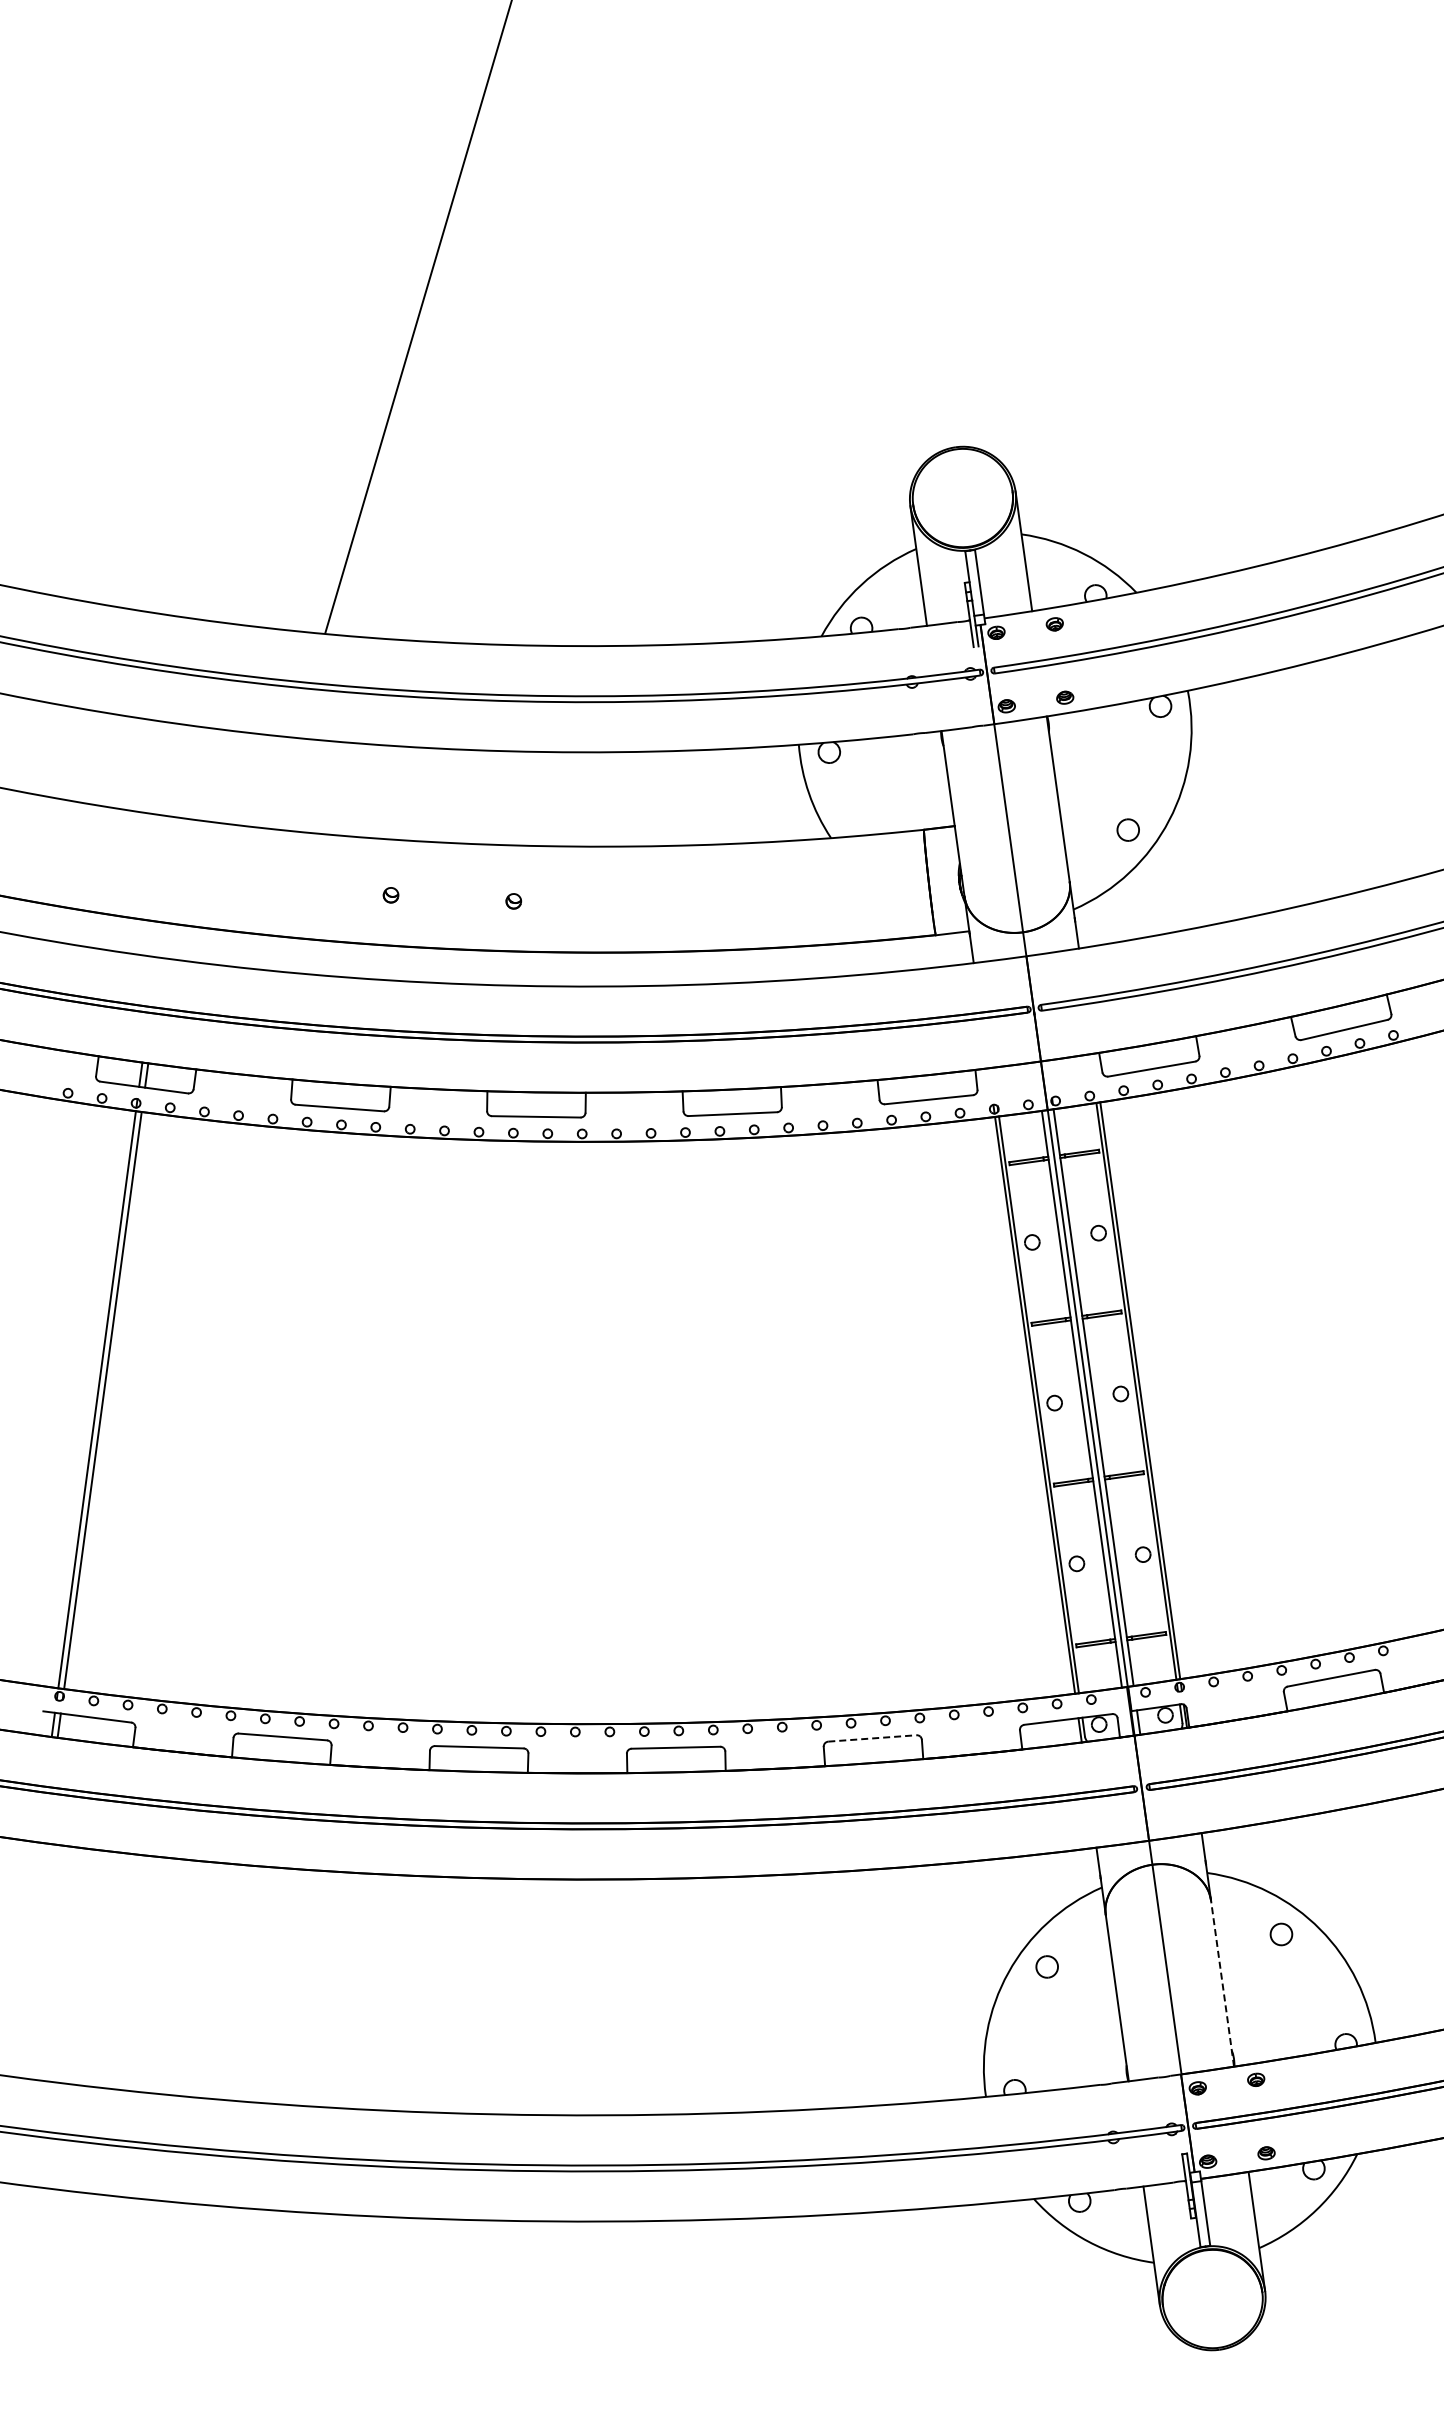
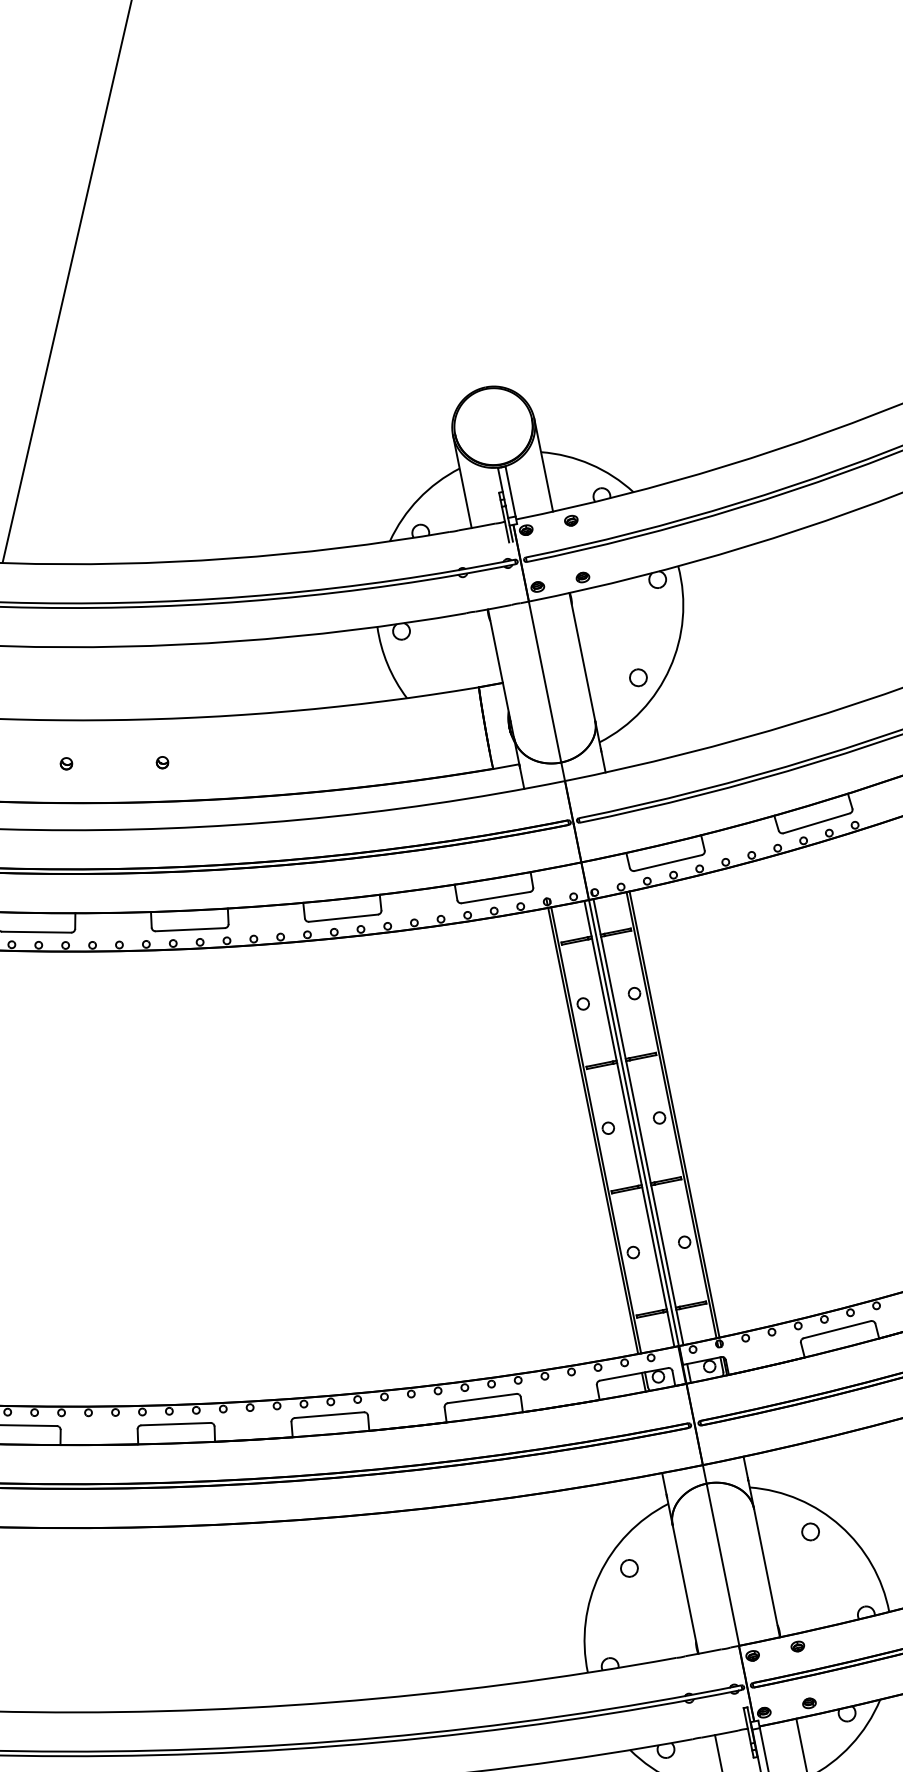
line: (872, 1738) -> (482, 1398), dashed -> solid
line: (1222, 1983) -> (766, 1572), dashed -> solid

